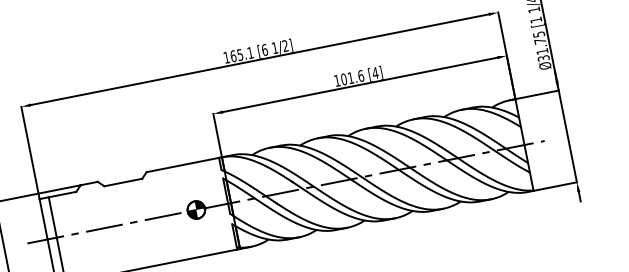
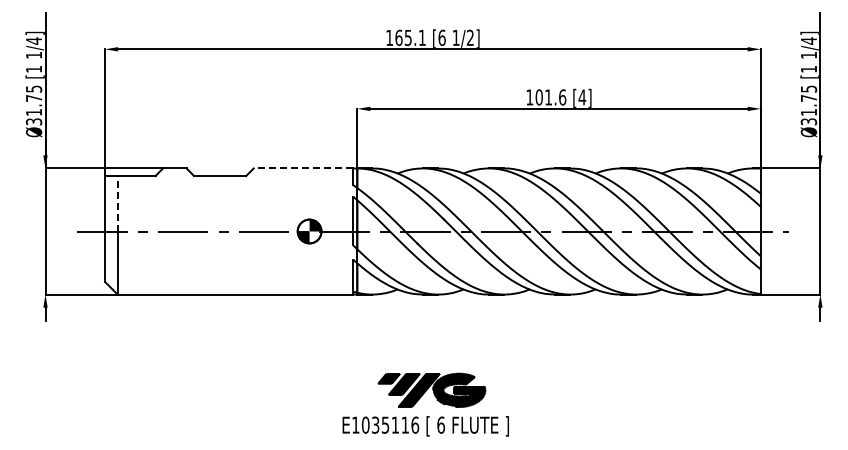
line: (182, 165) -> (303, 168), solid -> dashed
line: (52, 217) -> (117, 203), solid -> dashed

